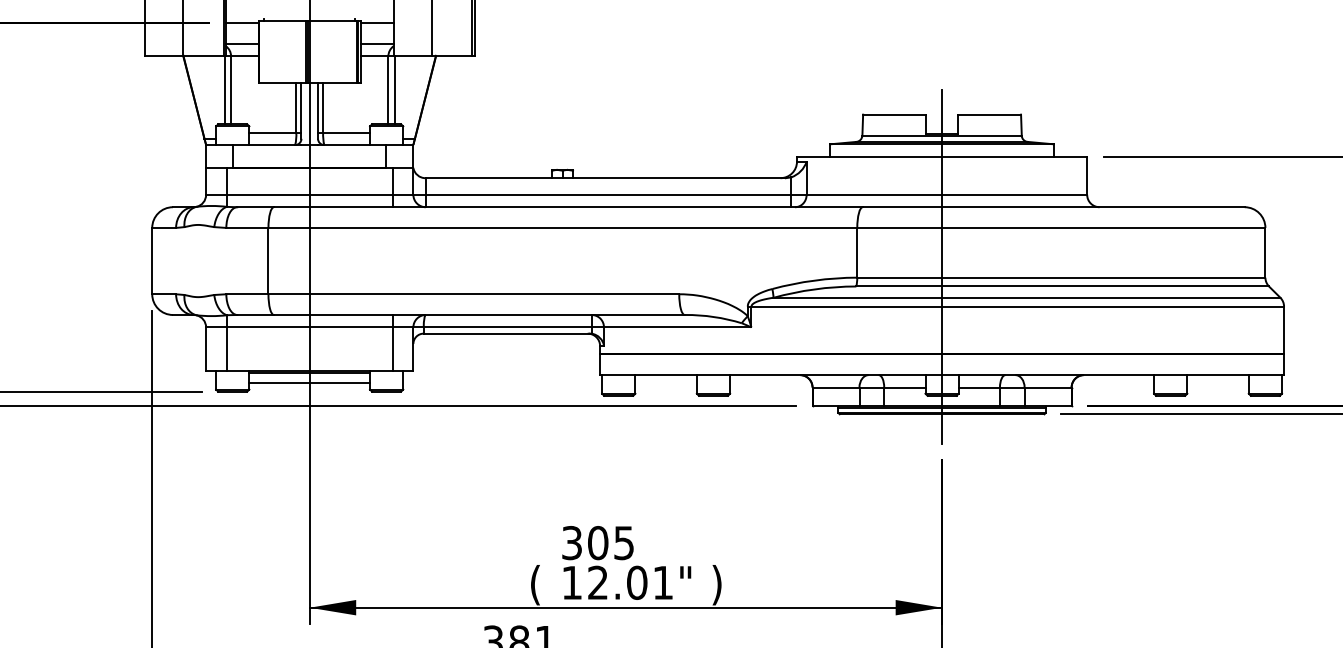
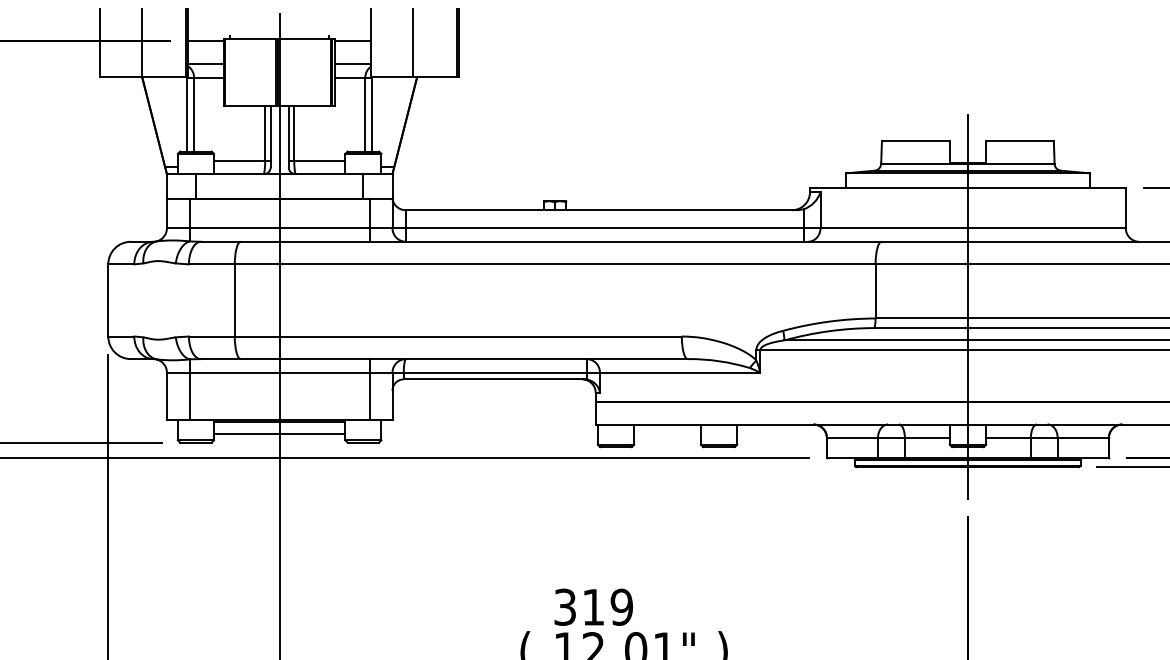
text: (611, 543) -> (608, 607), 305 -> 319

